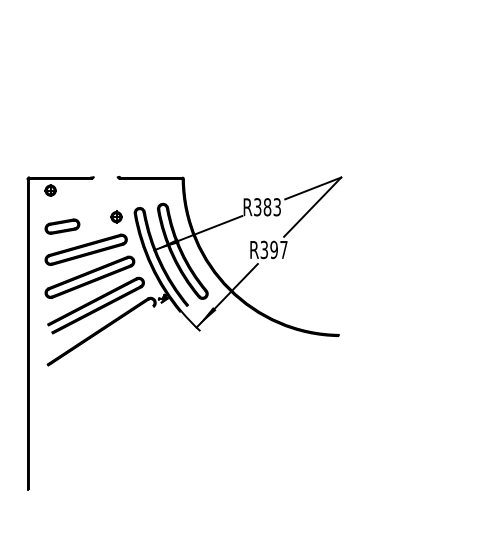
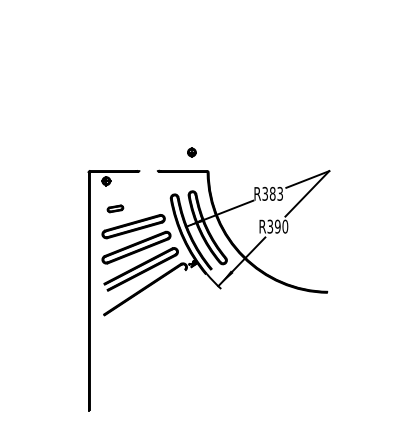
part: (116, 217) -> (191, 152), moved
part: (62, 226) -> (115, 208), size x0.6
text: (284, 249) -> (285, 226), R397 -> R390

